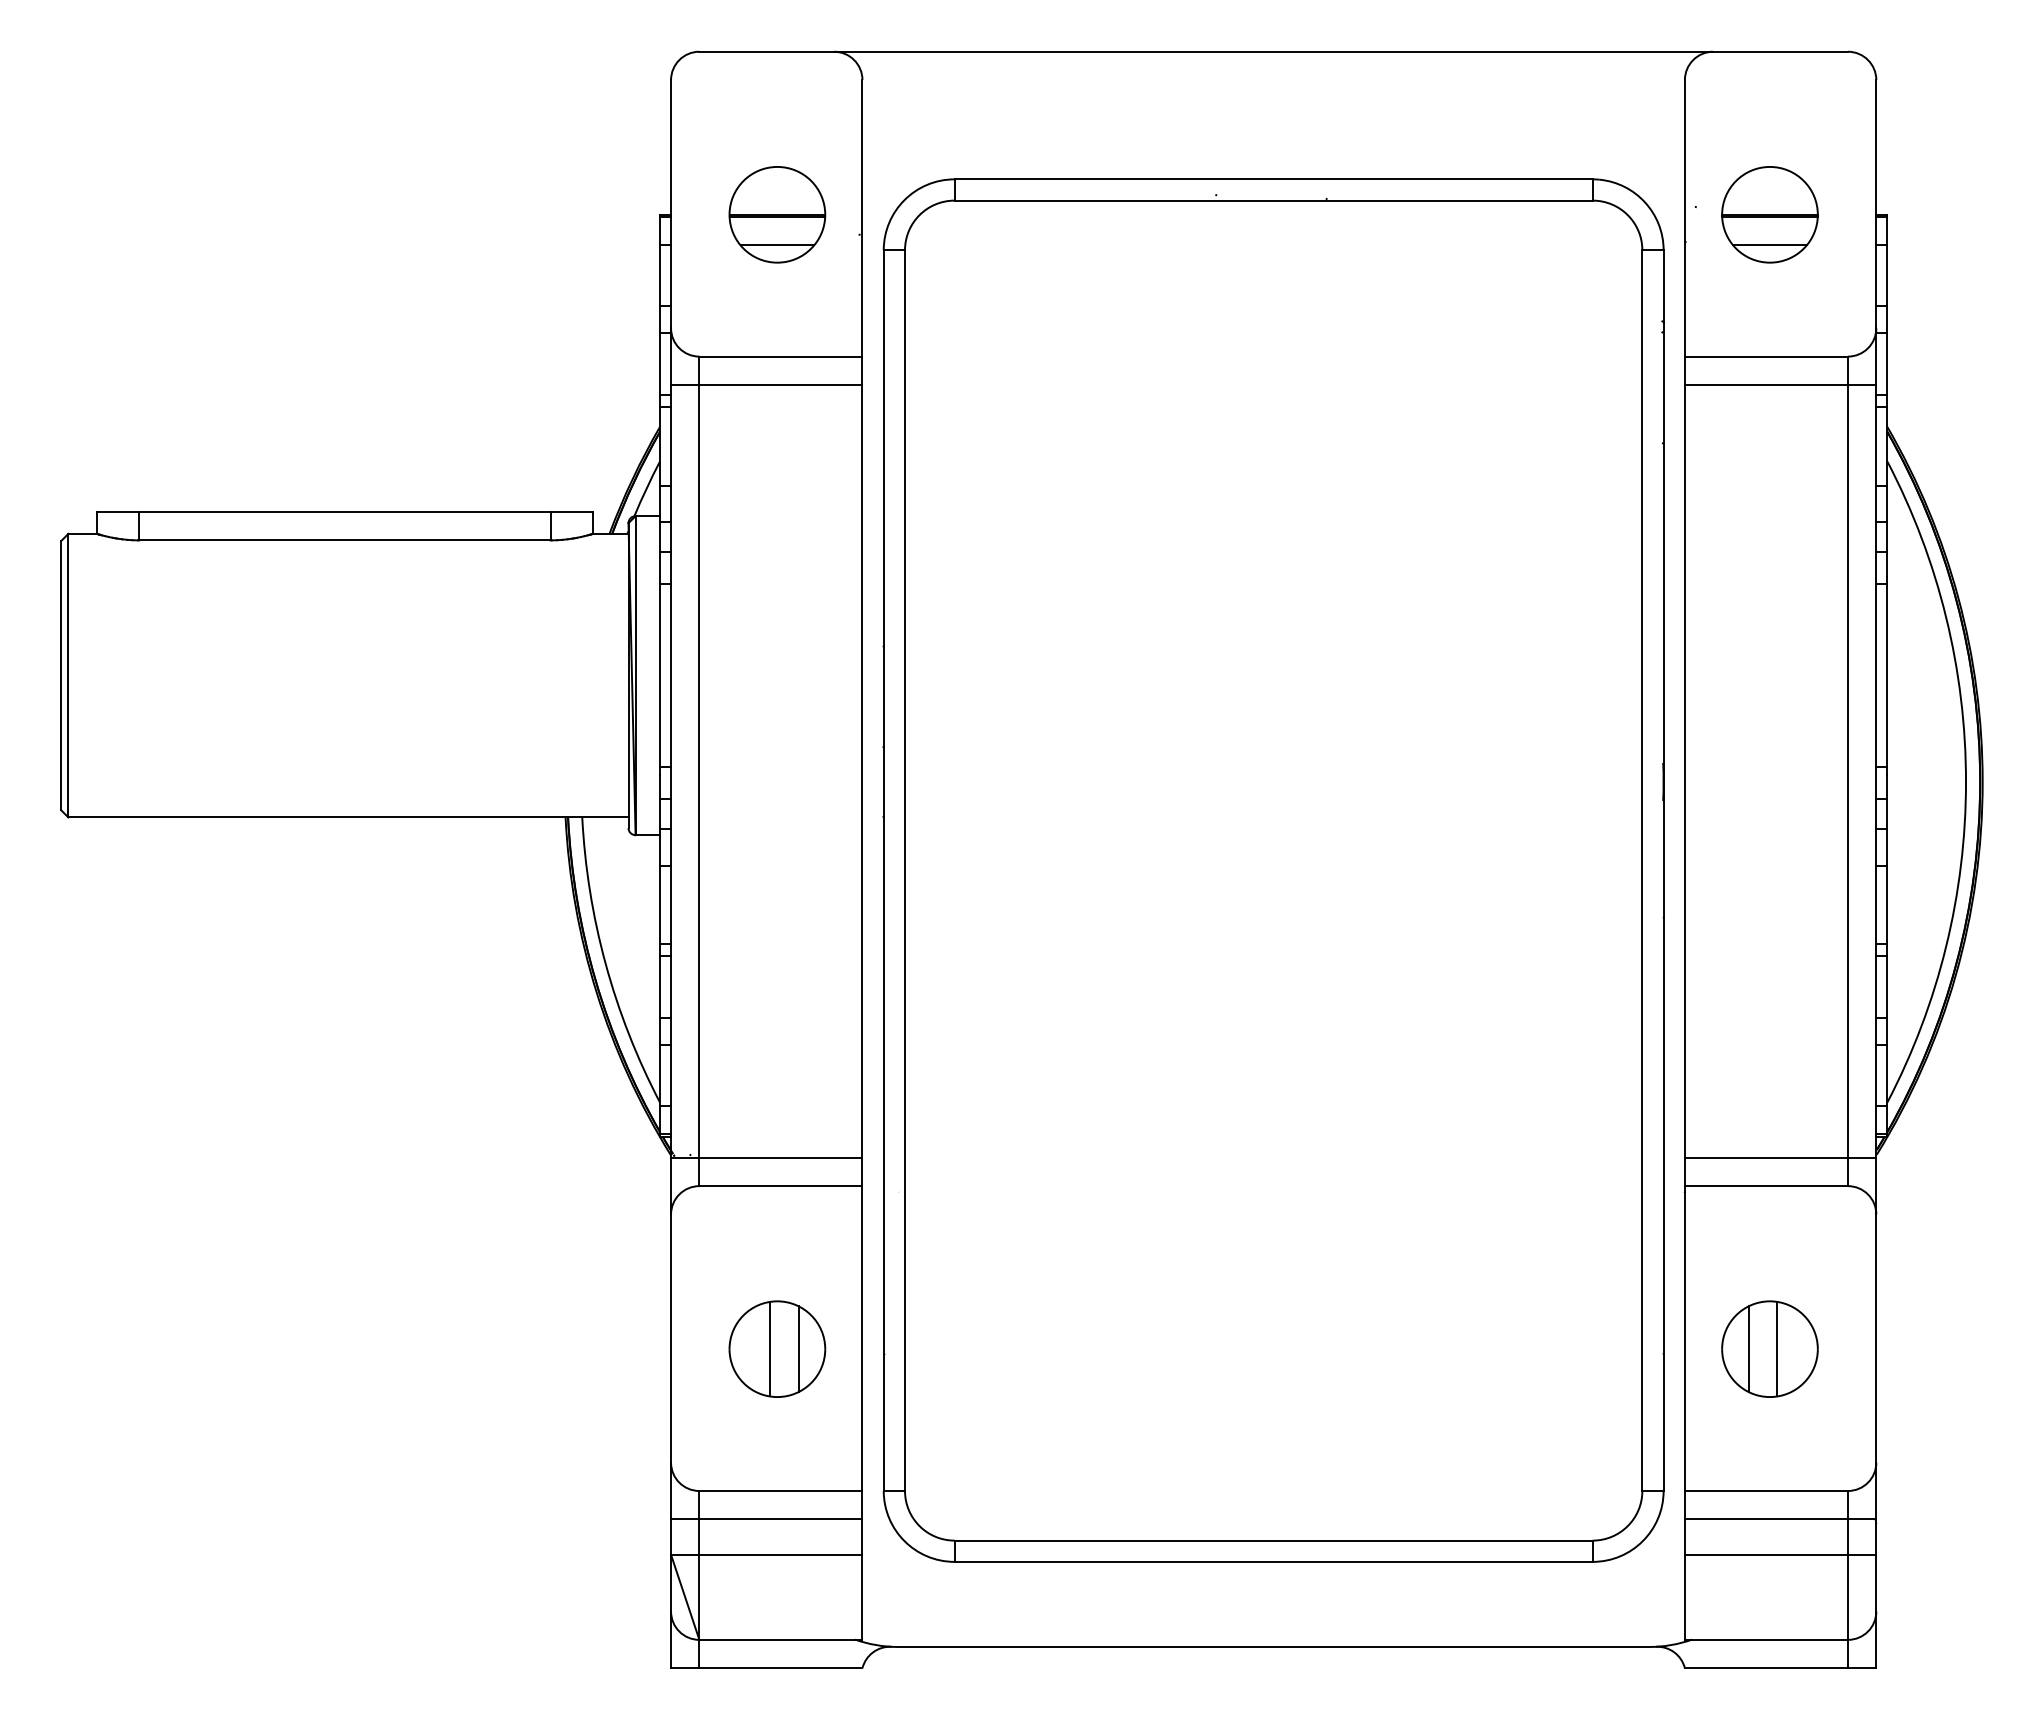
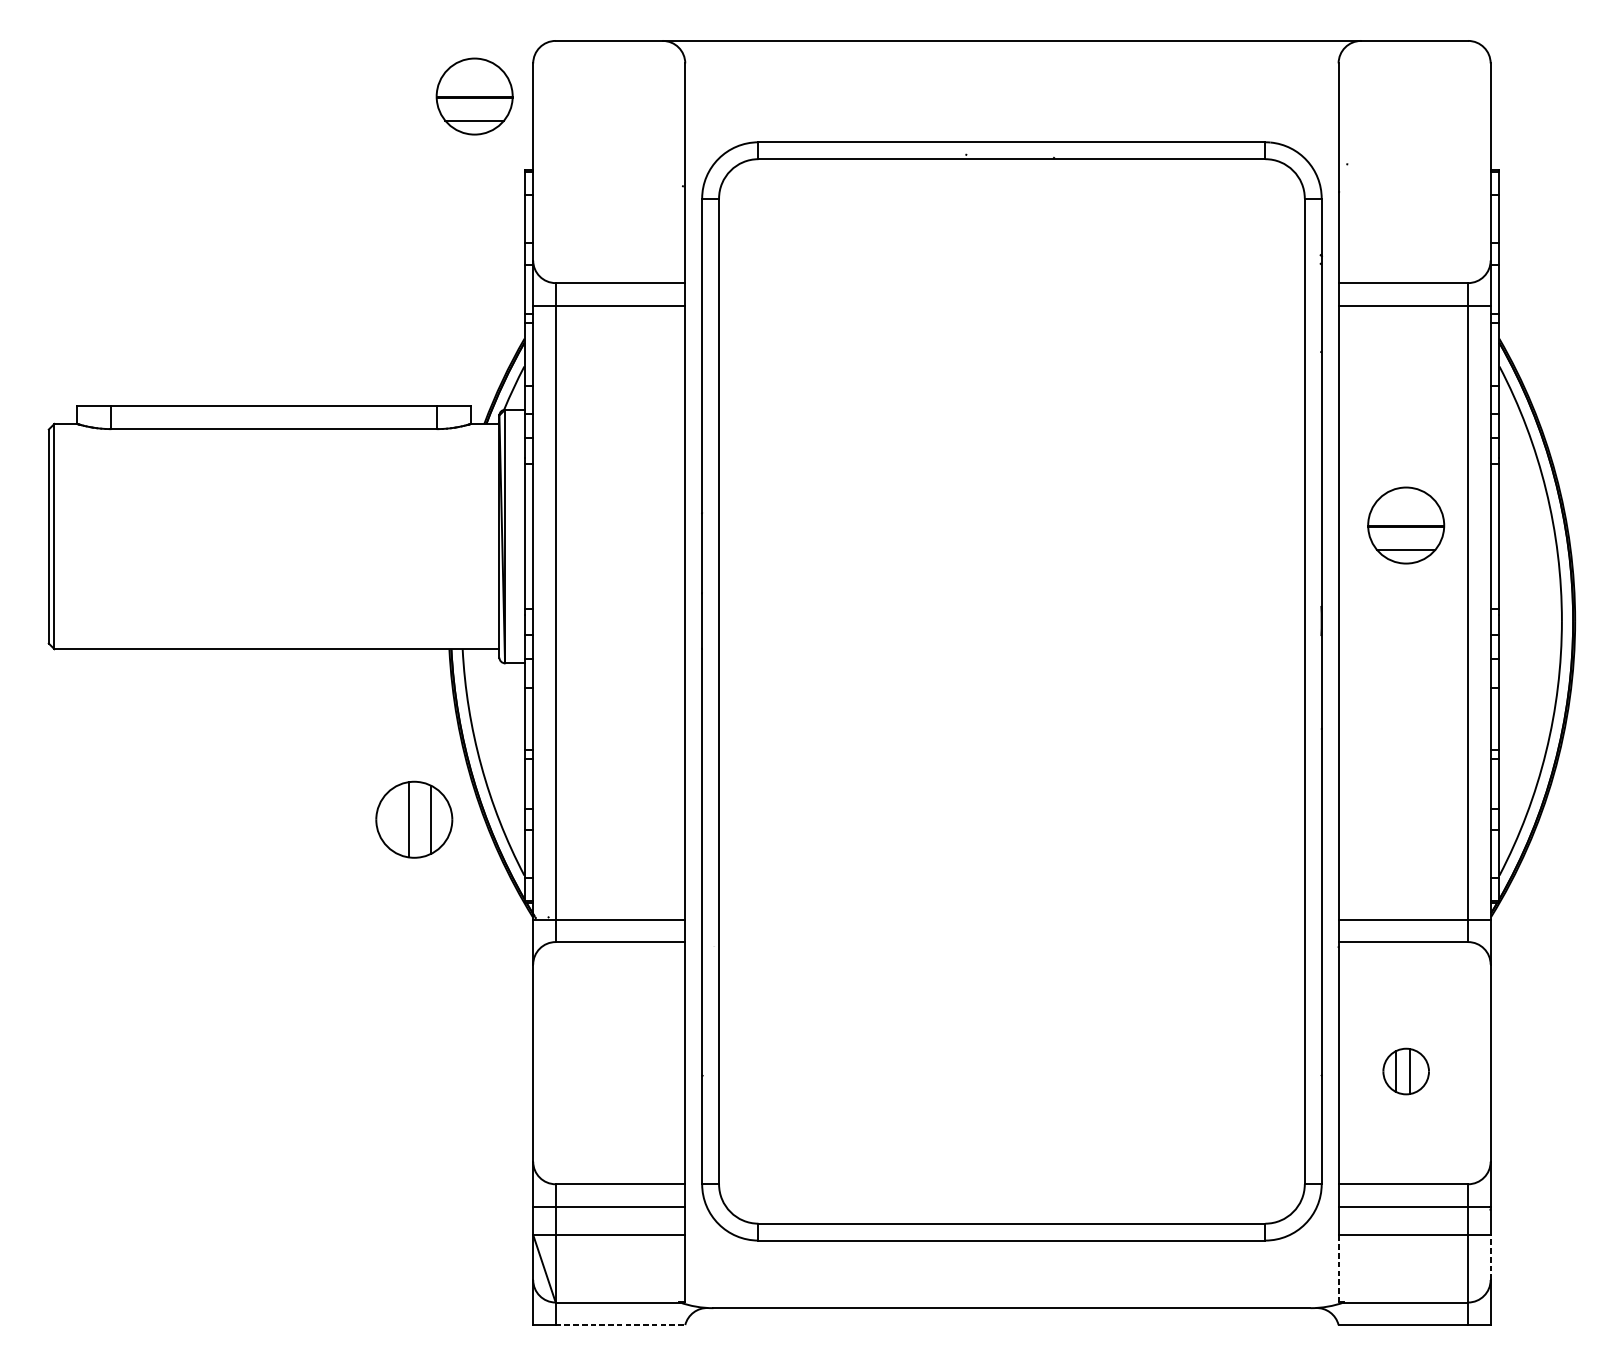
part: (777, 214) -> (474, 96), moved
part: (1769, 214) -> (1405, 525), moved
part: (777, 1348) -> (414, 819), moved
part: (1769, 1348) -> (1405, 1071), size x0.6
line: (1876, 1582) -> (1490, 1256), solid -> dashed
line: (1684, 1596) -> (1338, 1268), solid -> dashed
line: (780, 1668) -> (620, 1325), solid -> dashed

